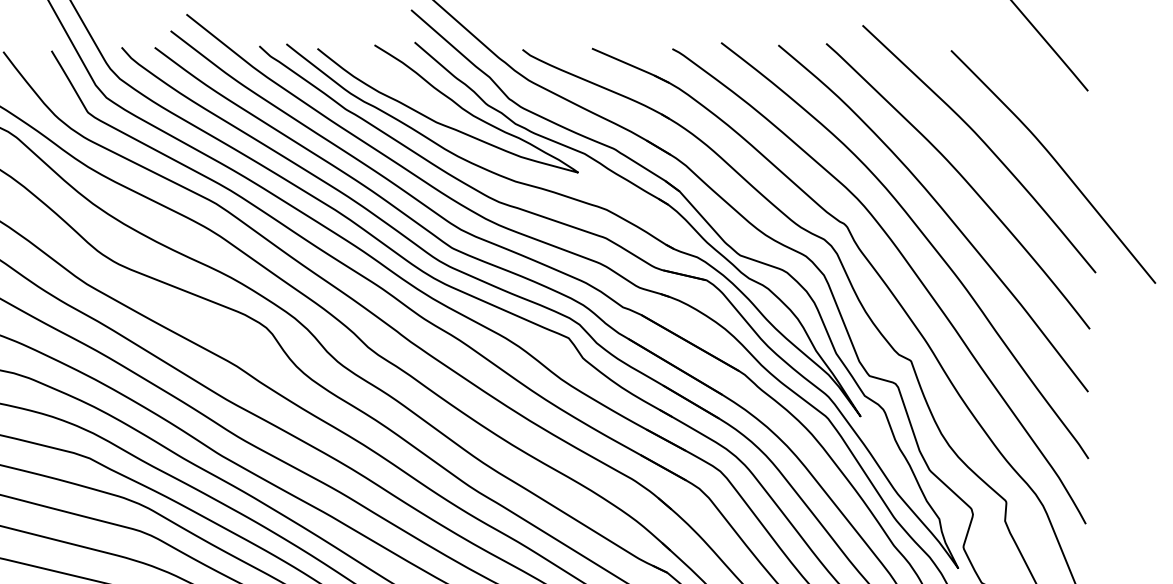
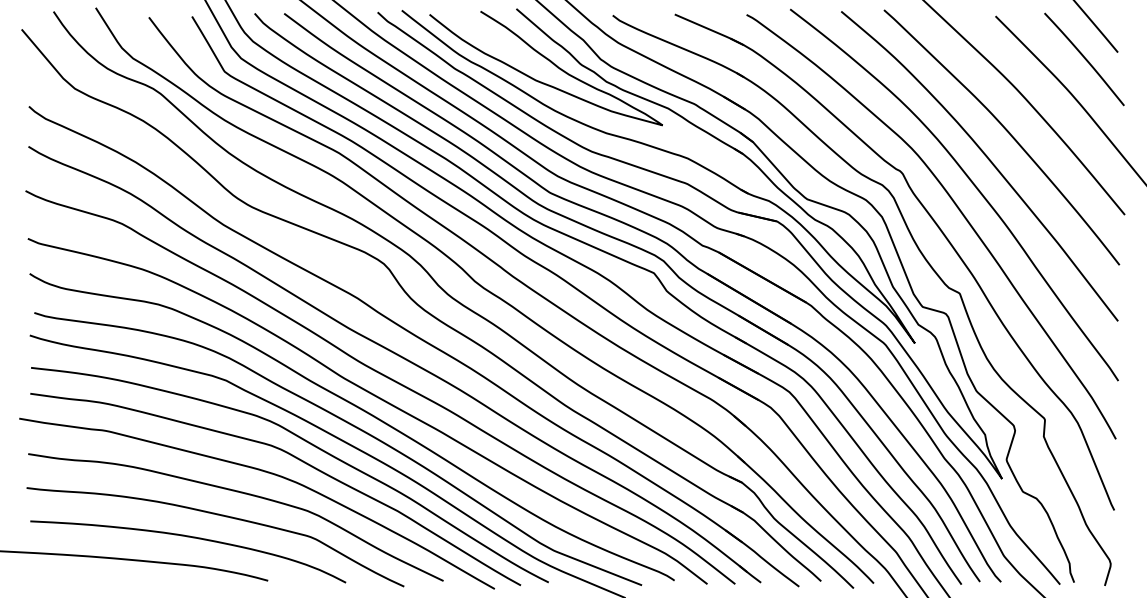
curve: (1050, 98) -> (1084, 59), added

